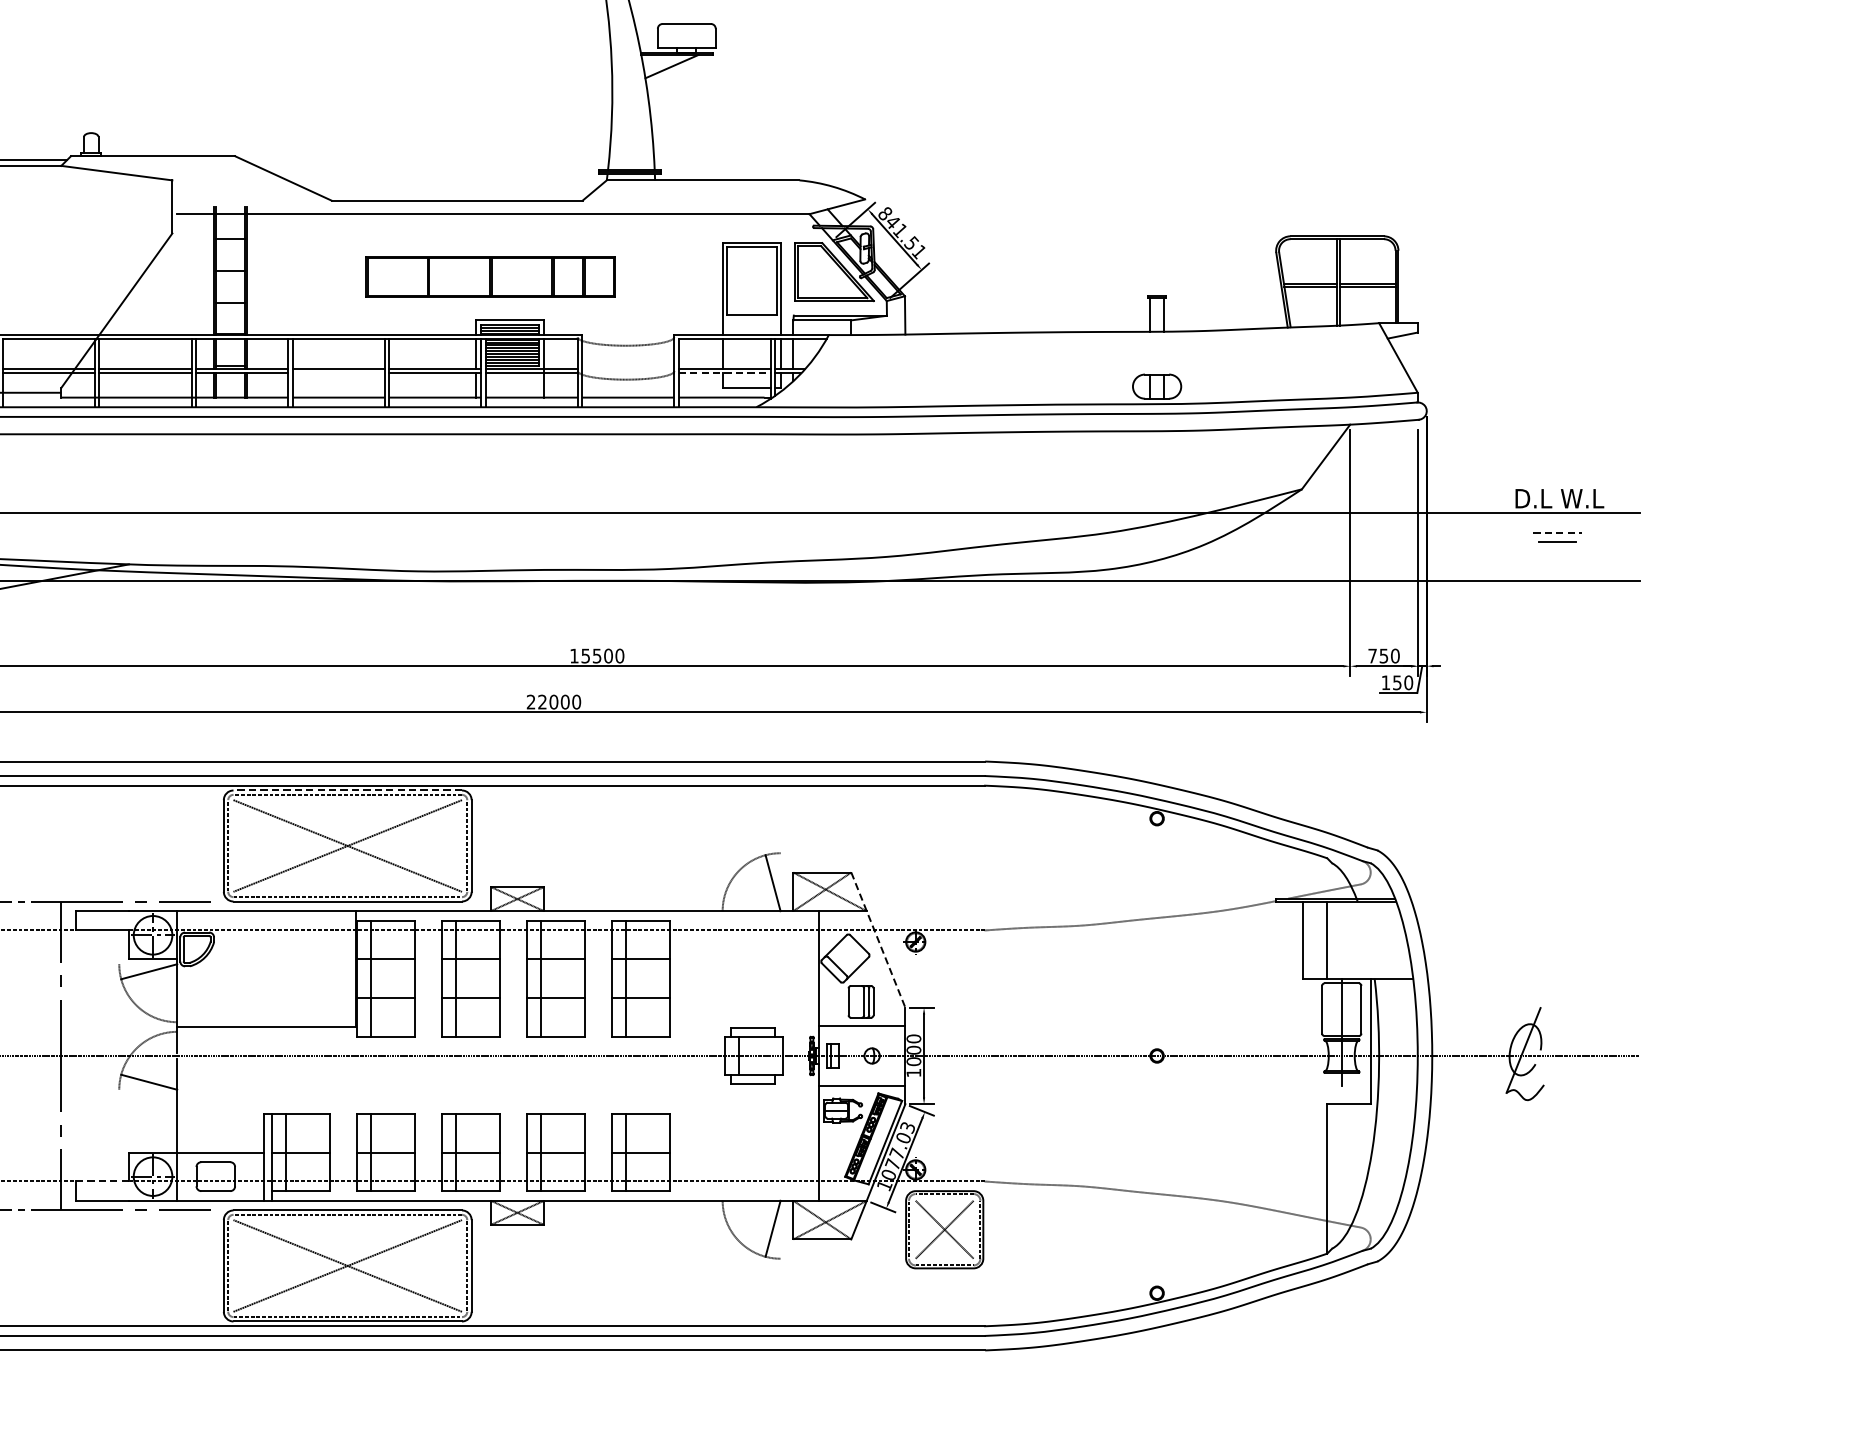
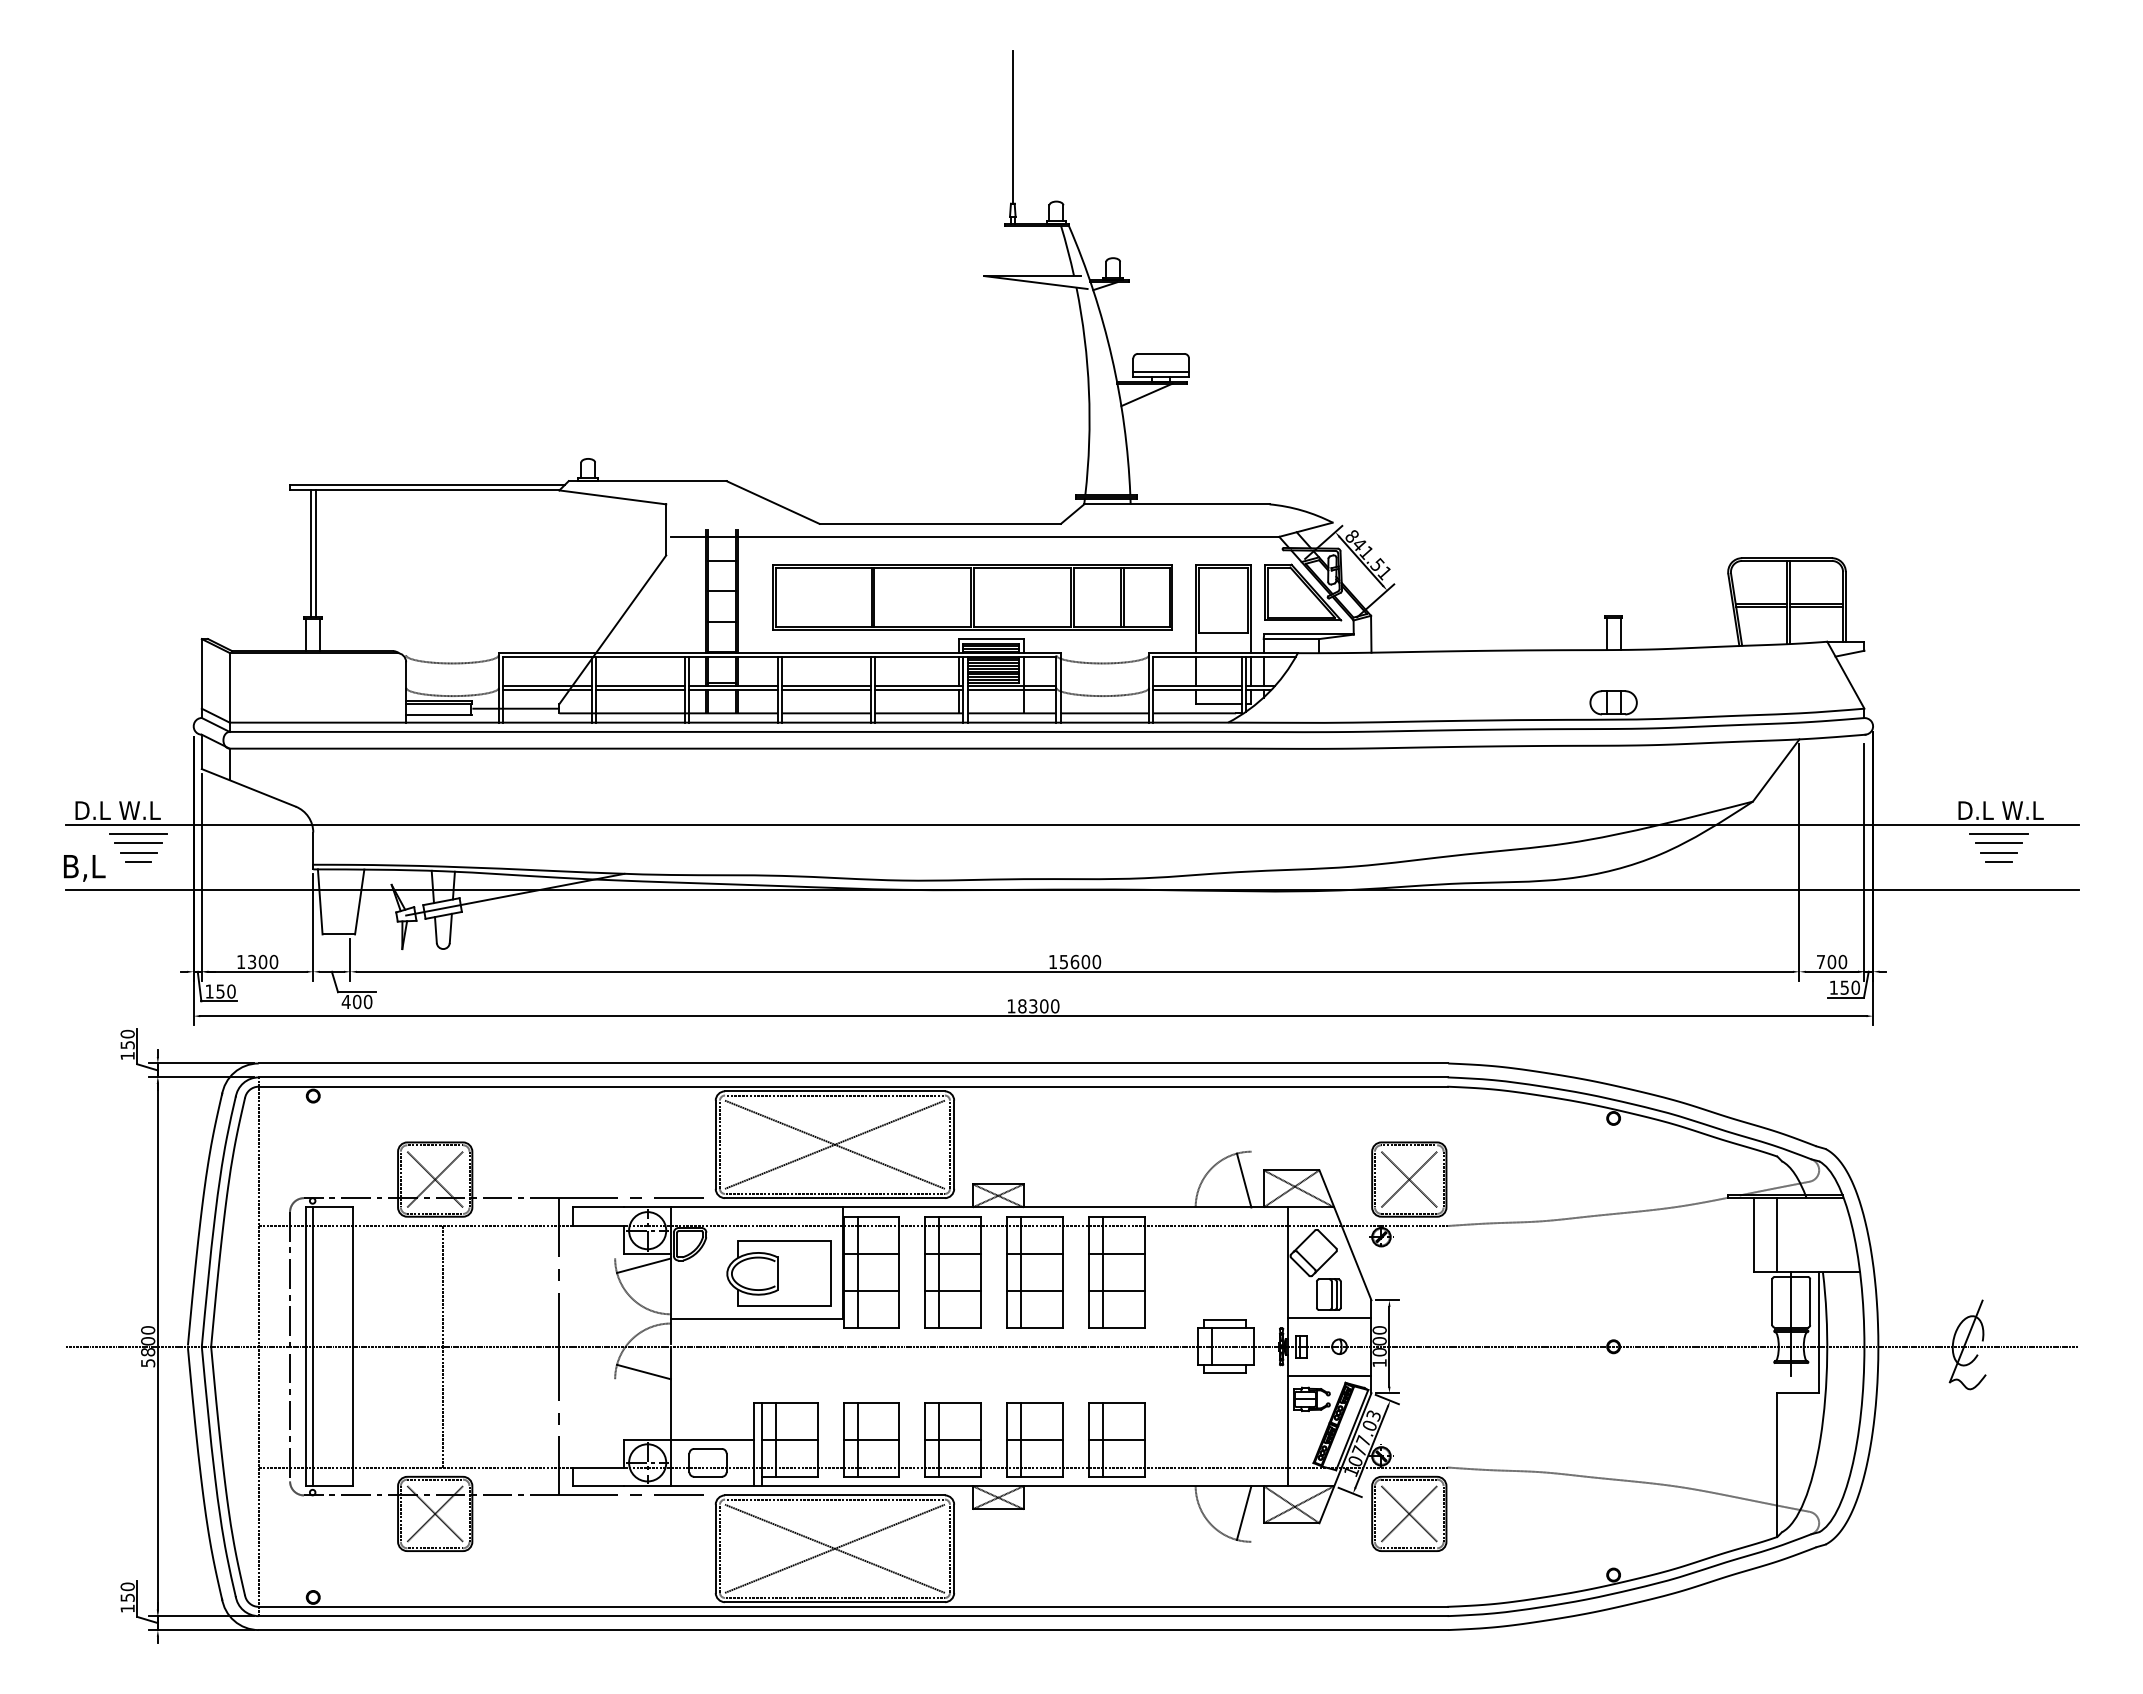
line: (687, 43) -> (1161, 372), added
part: (490, 277) -> (972, 597), size x1.67
line: (337, 373) -> (825, 690), added
line: (725, 373) -> (1198, 690), dashed -> solid
line: (1557, 523) -> (1998, 834), added
line: (1558, 532) -> (1999, 843), dashed -> solid
line: (1557, 551) -> (1998, 861), added
text: (596, 655) -> (1074, 961), 15500 -> 15600
text: (1383, 655) -> (1831, 961), 750 -> 700
text: (542, 702) -> (1022, 1006), 22000 -> 18300
line: (347, 790) -> (834, 1091), dashed -> solid
part: (944, 882) -> (1409, 1179), added
line: (878, 940) -> (1345, 1235), dashed -> solid
part: (289, 979) -> (778, 1273), added
line: (101, 1181) -> (598, 1467), dashed -> solid

